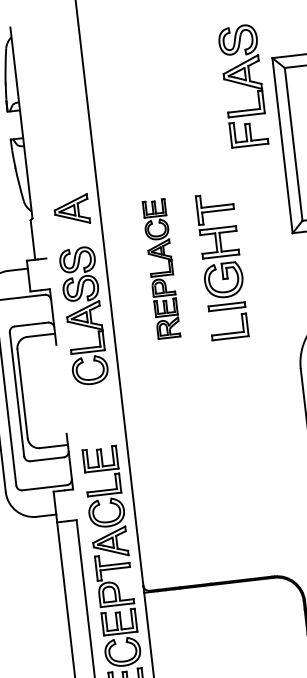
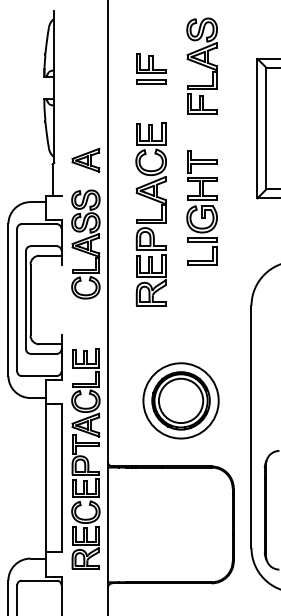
part: (140, 85) -> (151, 68), added
part: (242, 85) -> (201, 65), moved
part: (221, 265) -> (201, 207), moved
part: (160, 269) -> (150, 214), size x1.67
part: (225, 498) -> (180, 400), added

